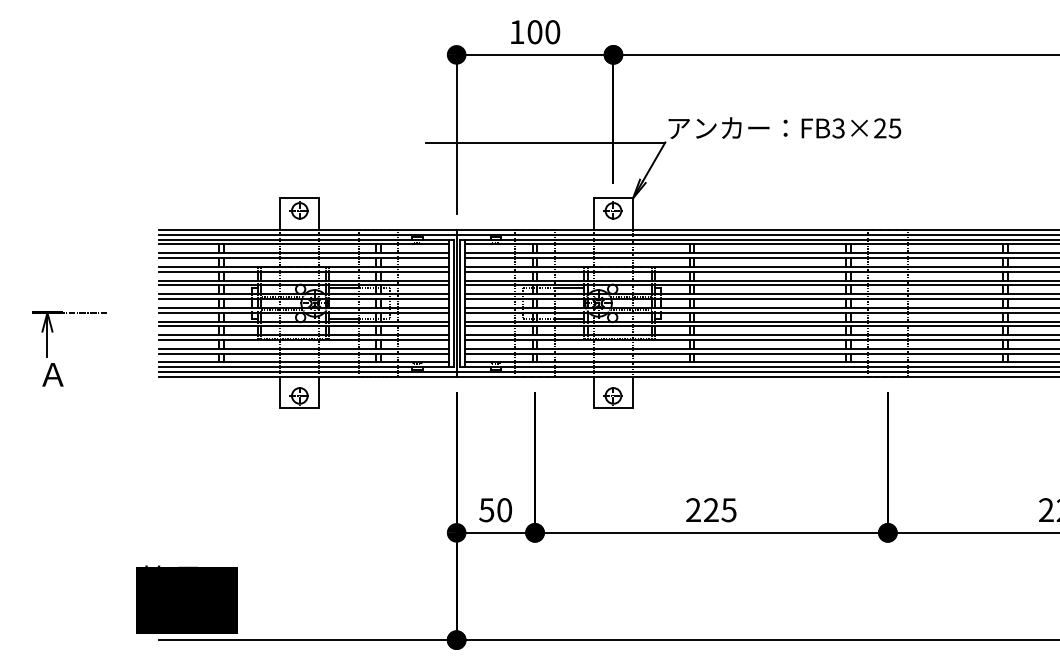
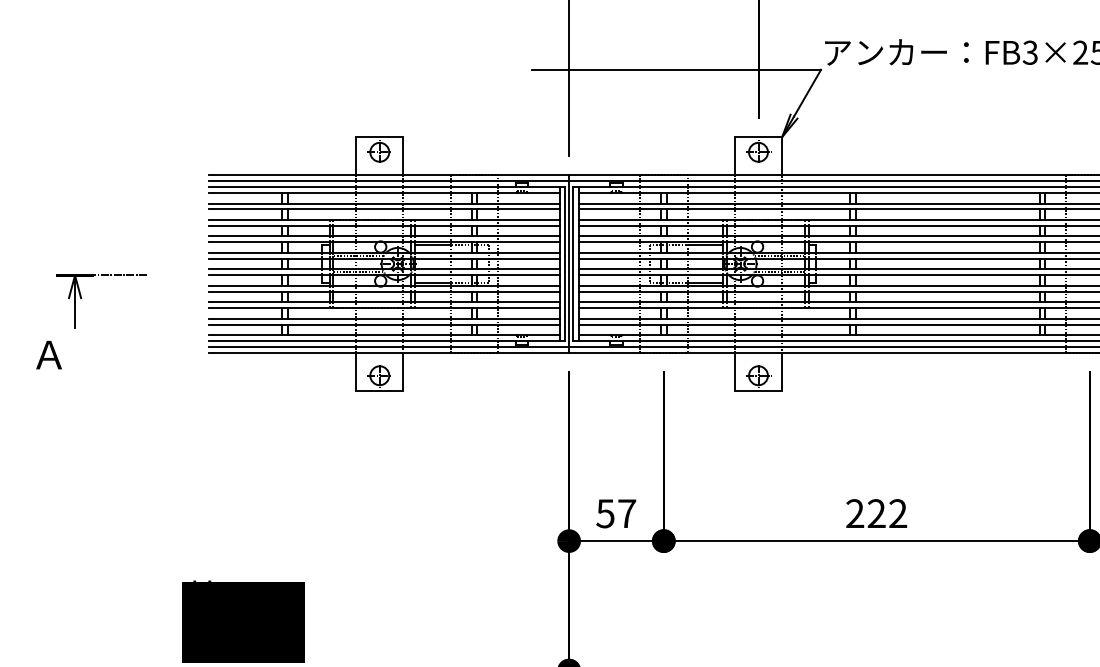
text: (52, 374) -> (48, 354), moved
text: (504, 510) -> (626, 514), 50 -> 57
text: (728, 510) -> (897, 514), 225 -> 222

